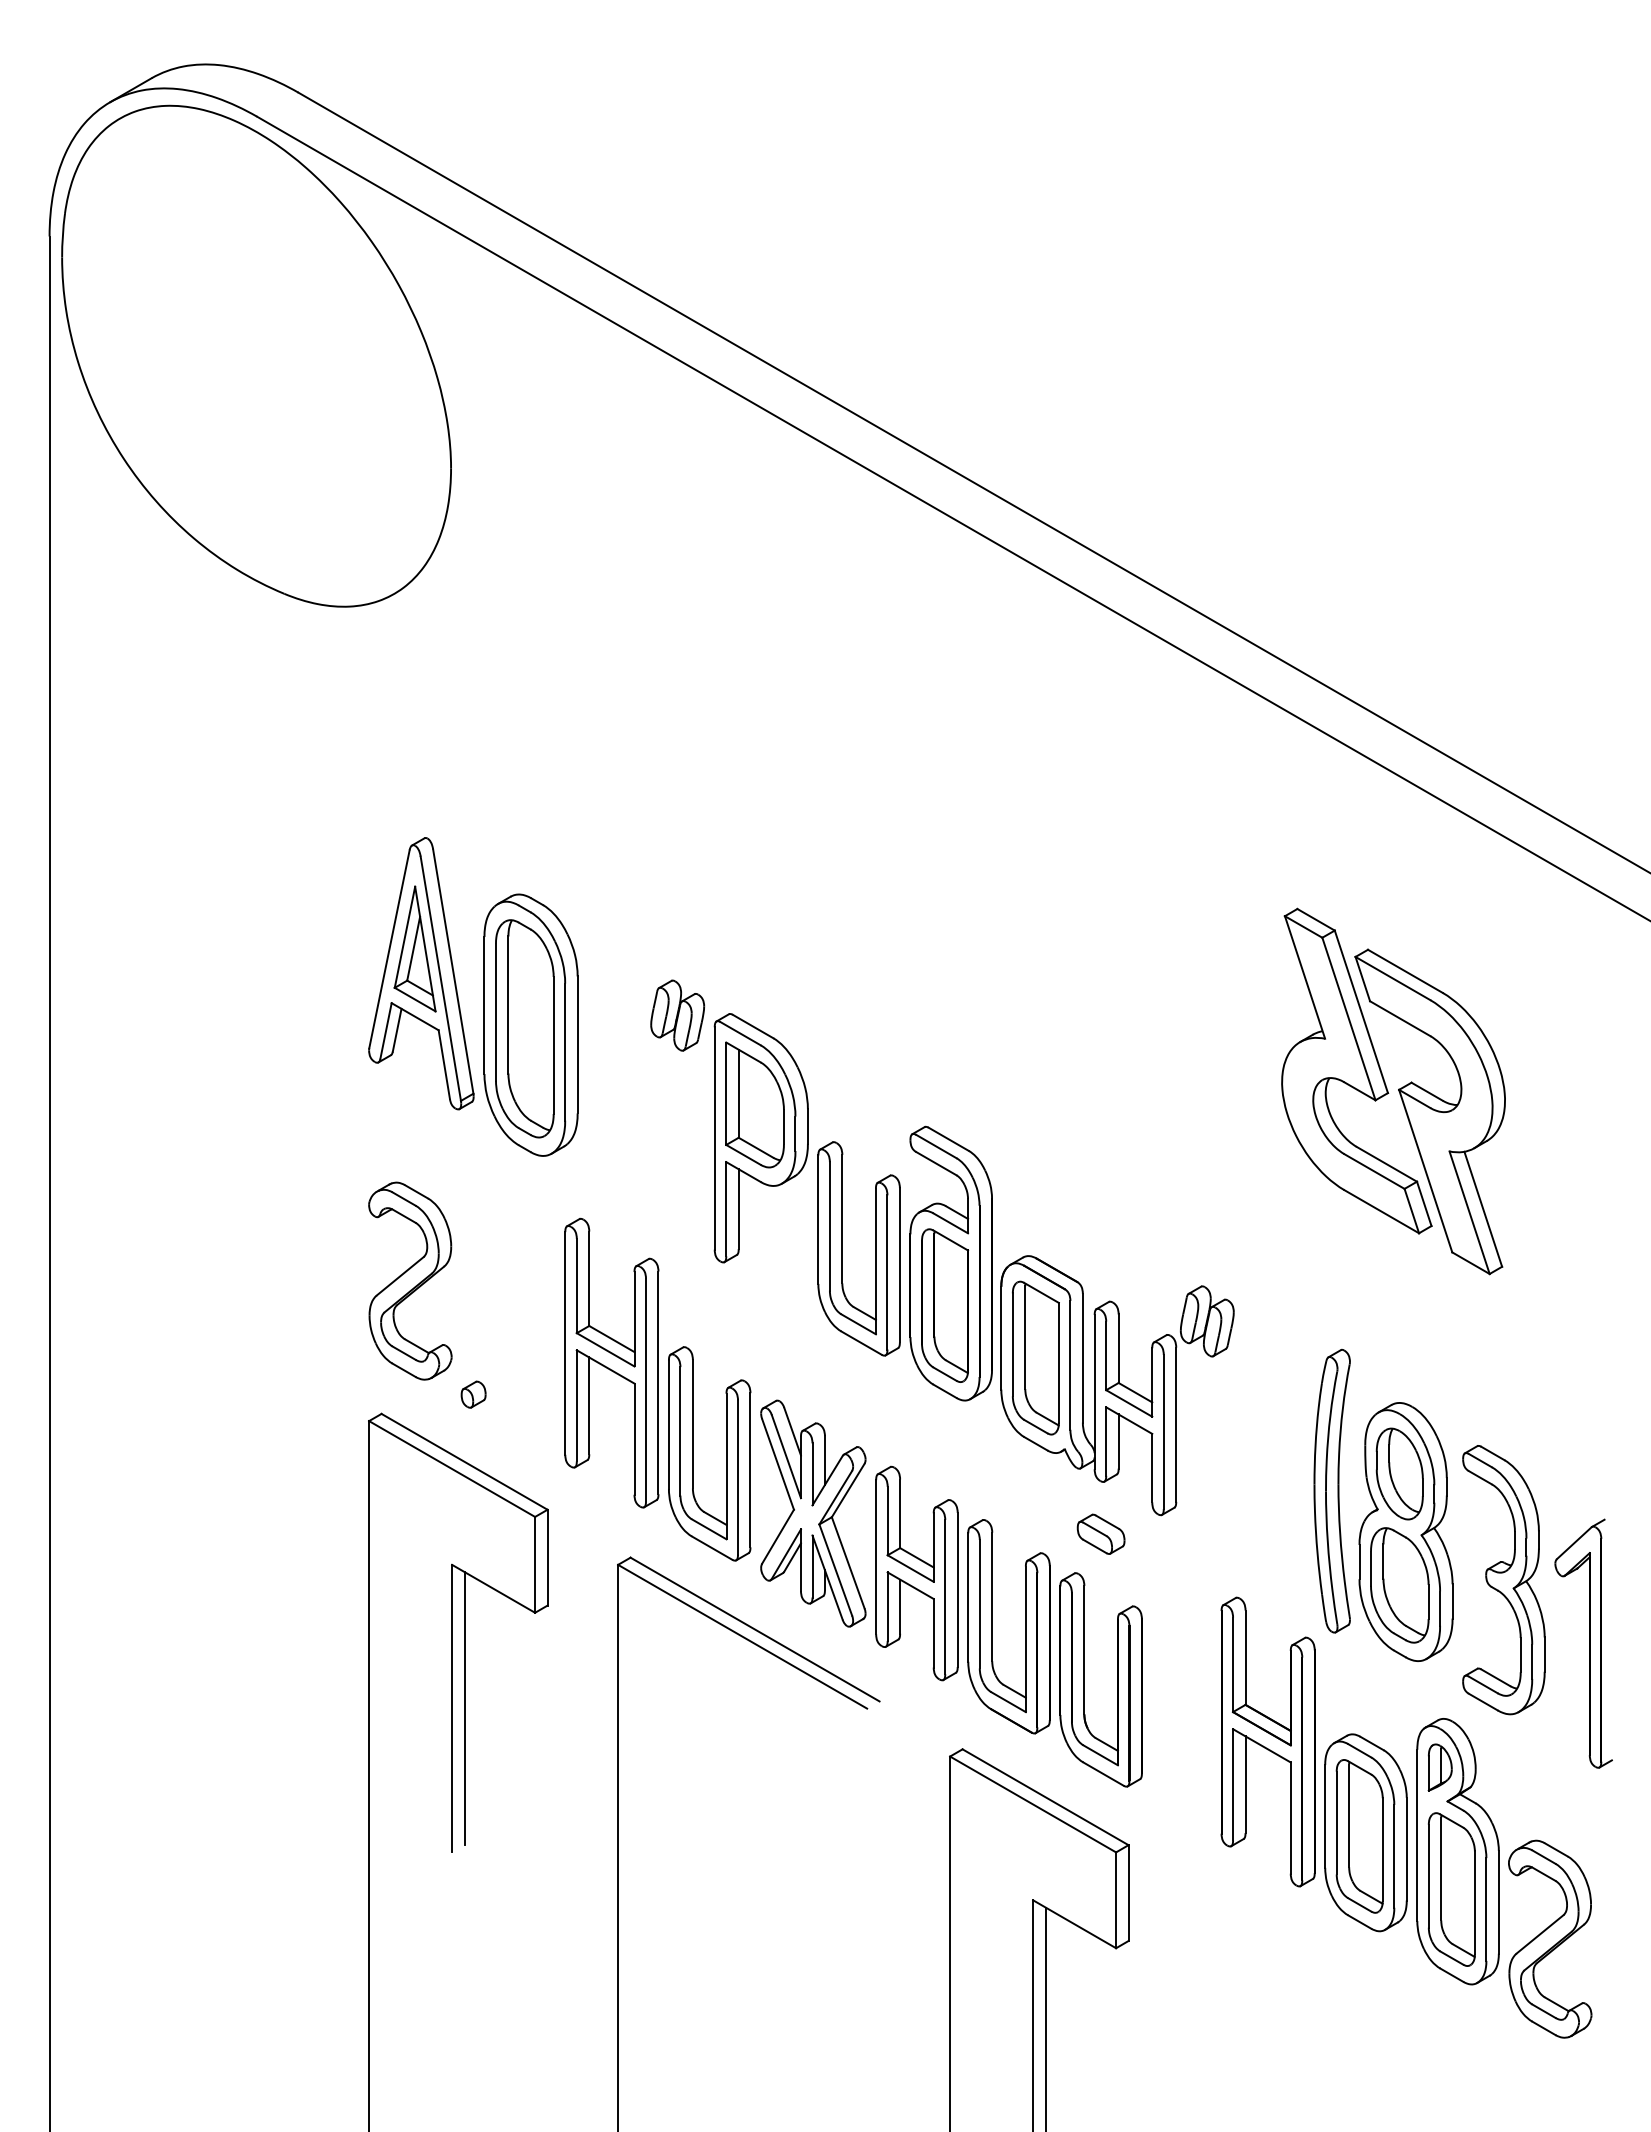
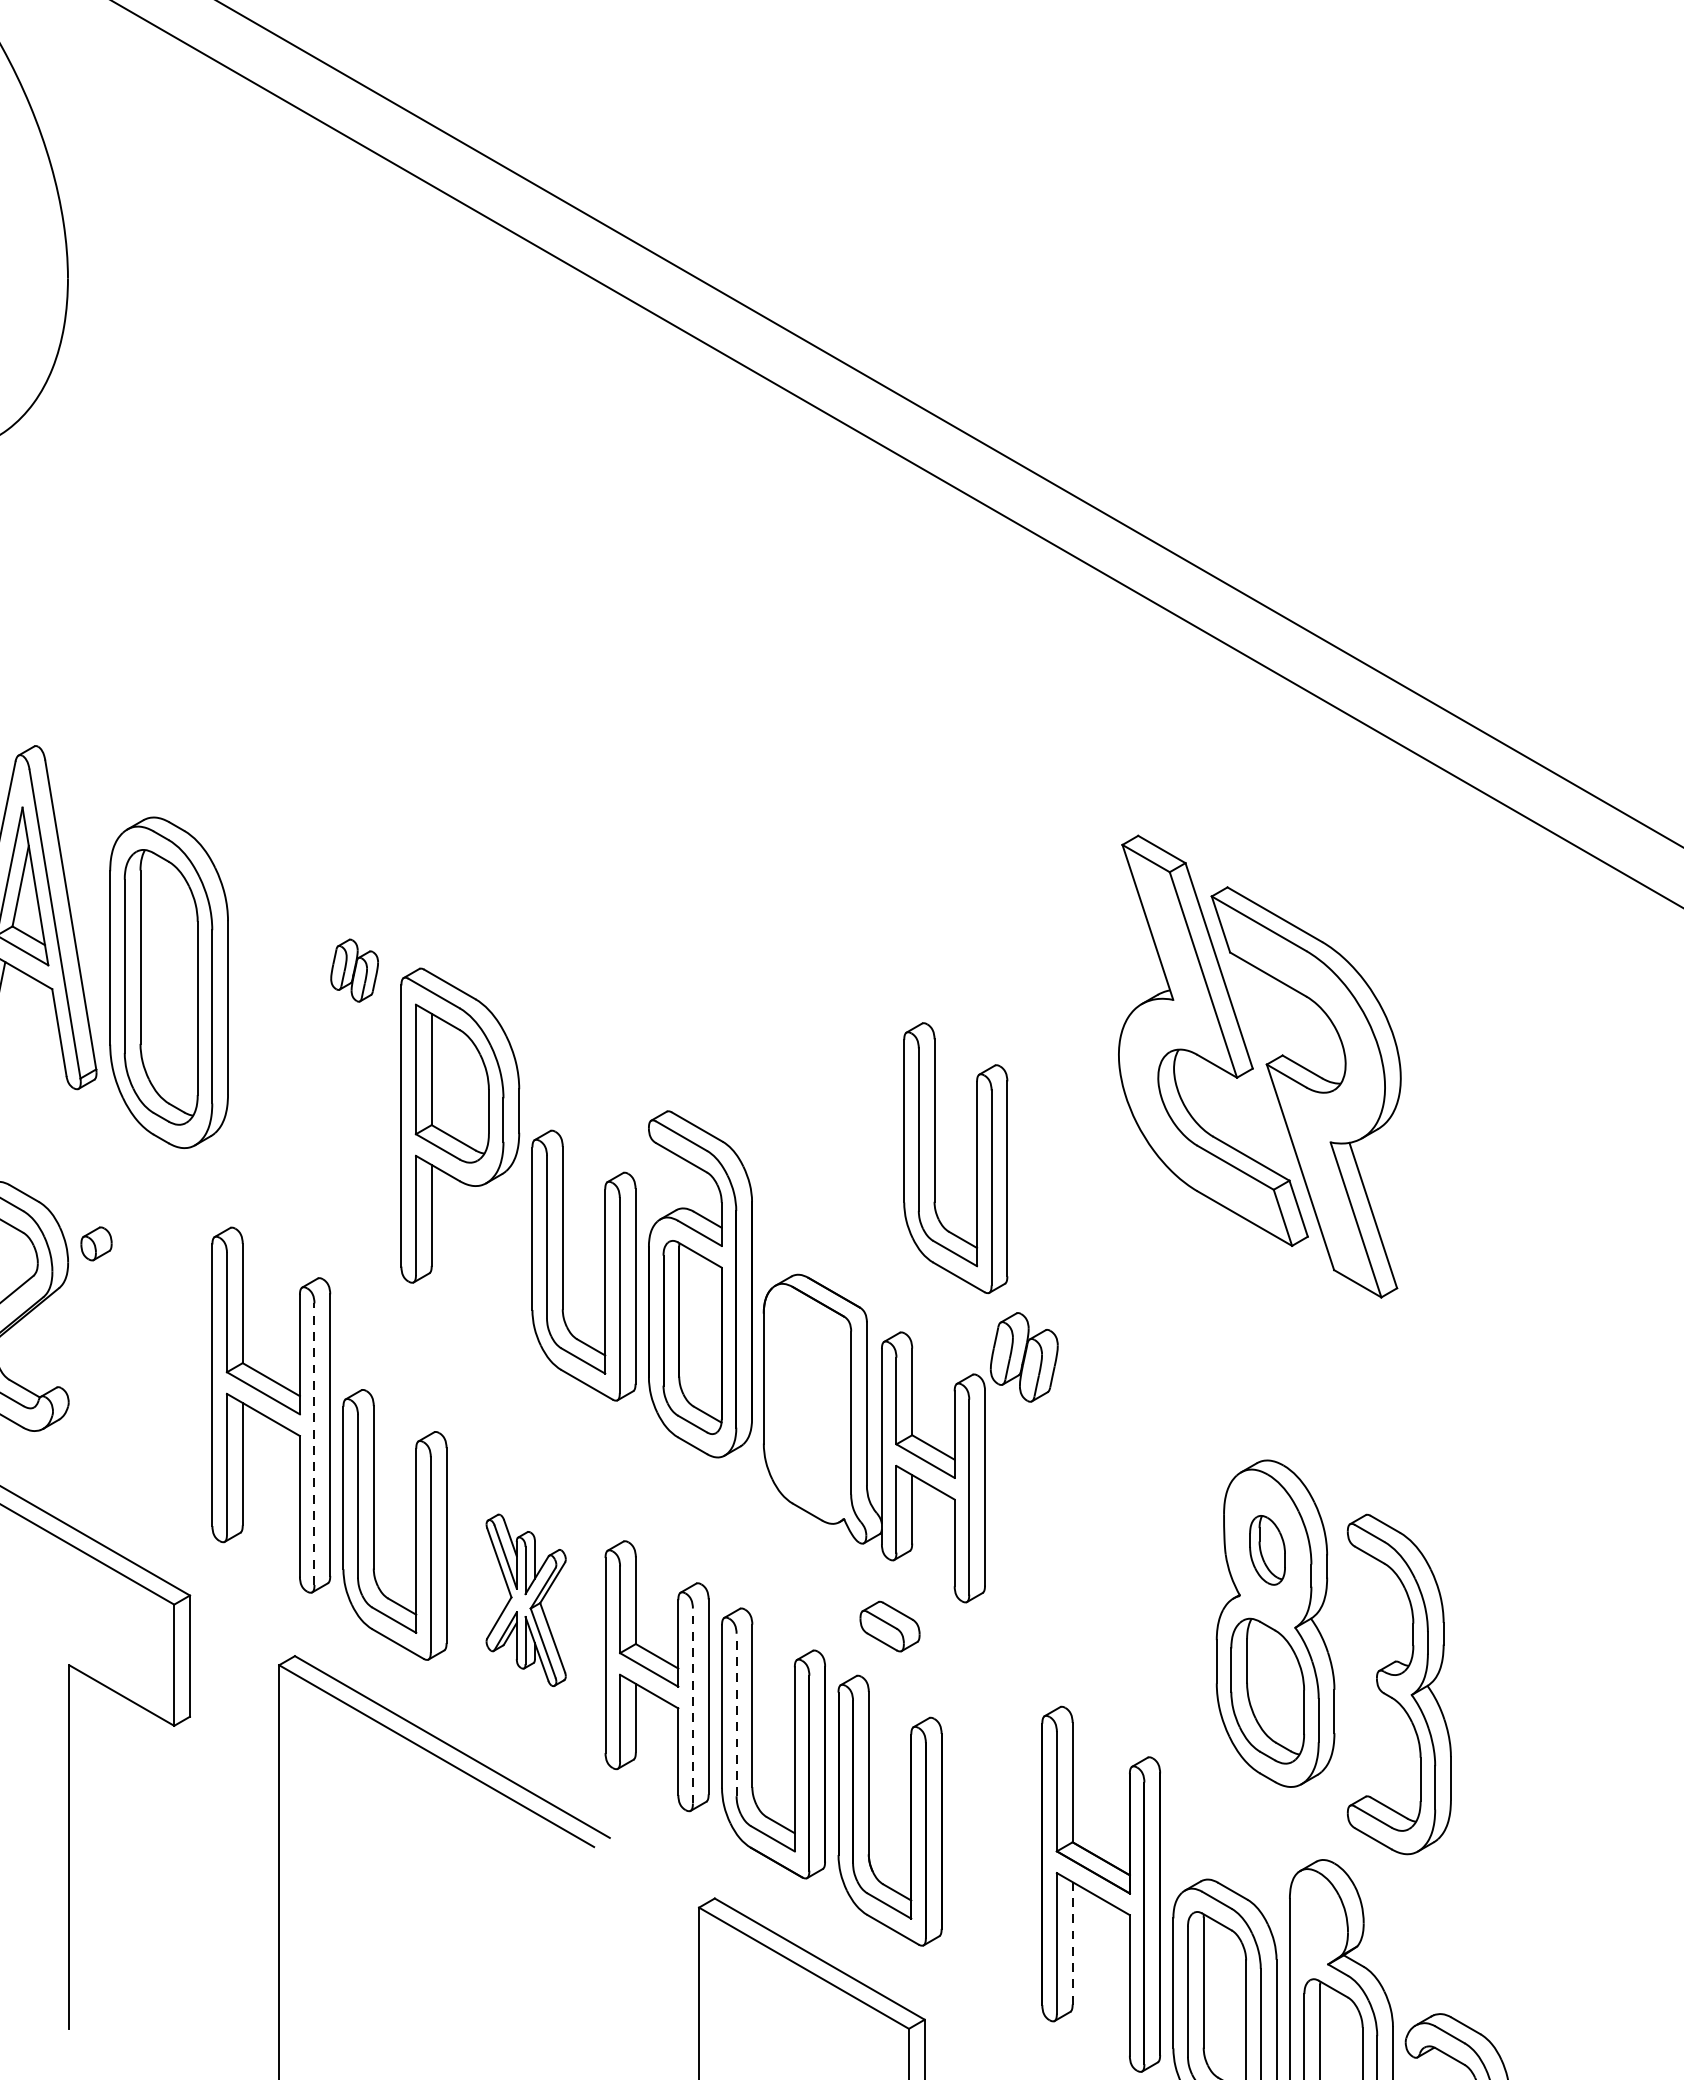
part: (677, 1015) -> (354, 970), size x0.7
part: (1136, 1163) -> (934, 1157), added
part: (1035, 1357) -> (807, 1403), removed
line: (646, 1389) -> (315, 1443), solid -> dashed
part: (473, 1394) -> (96, 1243), moved
part: (1399, 1473) -> (1267, 1549), size x0.6
part: (1331, 1490) -> (1181, 1571), removed
part: (813, 1513) -> (526, 1600), size x0.6
line: (945, 1596) -> (693, 1705), solid -> dashed
line: (979, 1603) -> (736, 1714), solid -> dashed
part: (1583, 1643) -> (1500, 1764), removed
line: (464, 1708) -> (84, 1846), removed
part: (1439, 1767) -> (1317, 1921), removed
line: (1245, 1784) -> (1072, 1942), solid -> dashed

